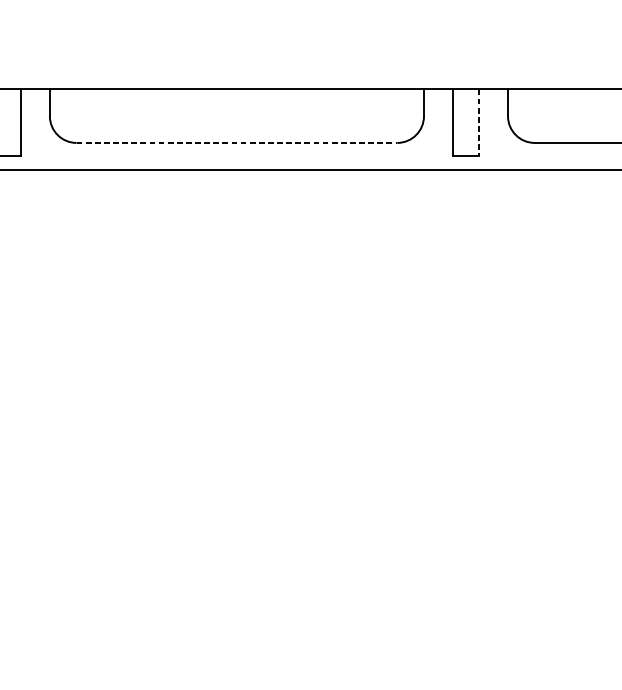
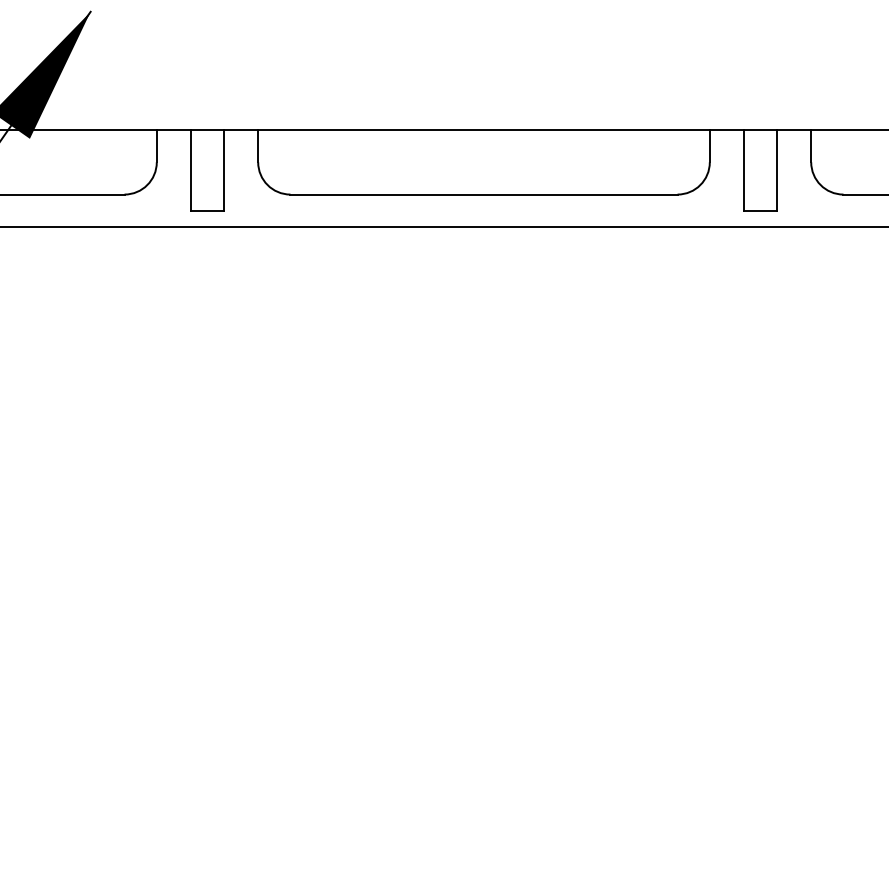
line: (479, 123) -> (776, 170), dashed -> solid
line: (237, 142) -> (484, 194), dashed -> solid

